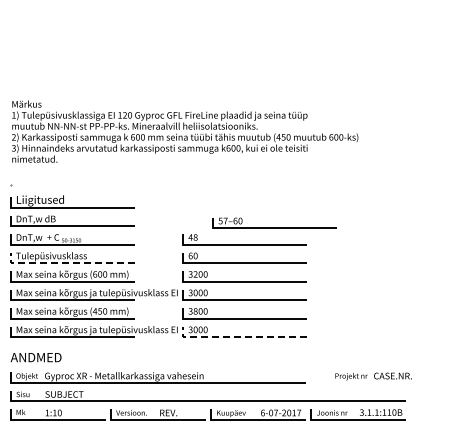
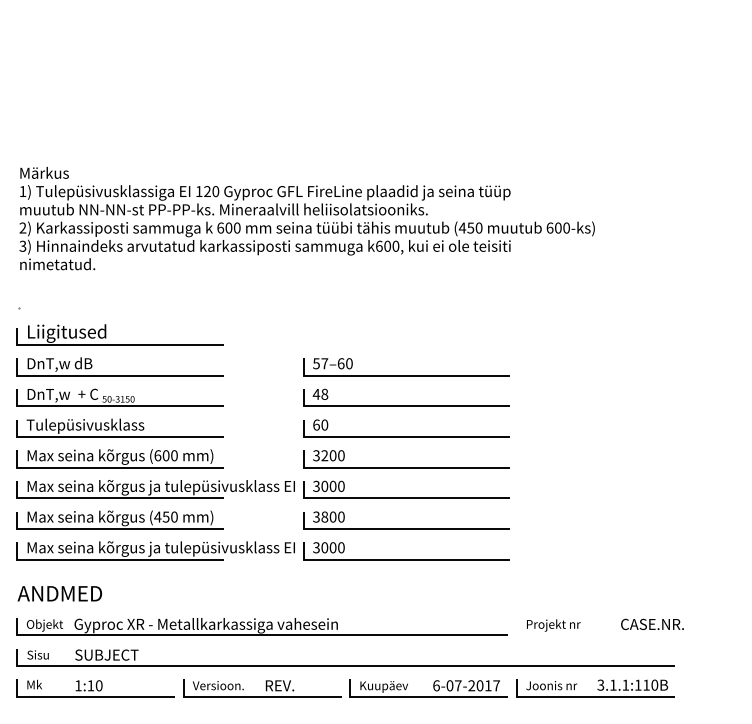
part: (274, 222) -> (405, 366), moved
line: (66, 263) -> (110, 437), dashed -> solid
line: (238, 337) -> (395, 560), dashed -> solid
text: (351, 376) -> (553, 625), moved

